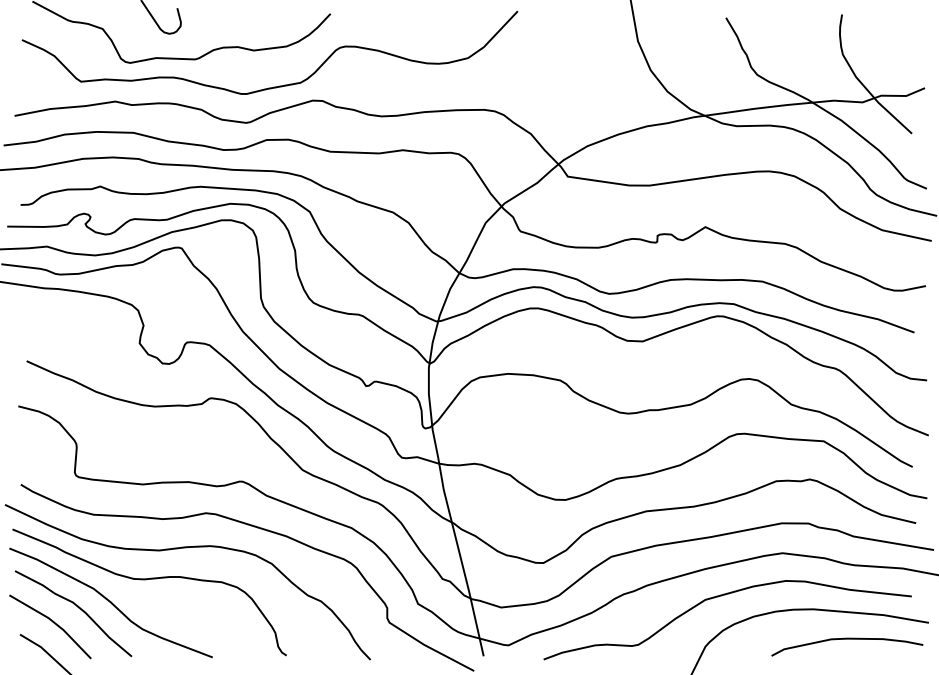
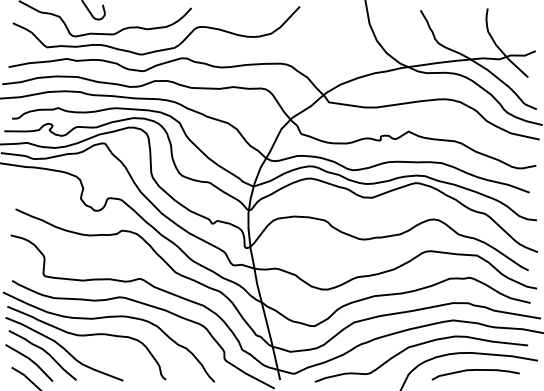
curve: (846, 639) -> (475, 370), moved

